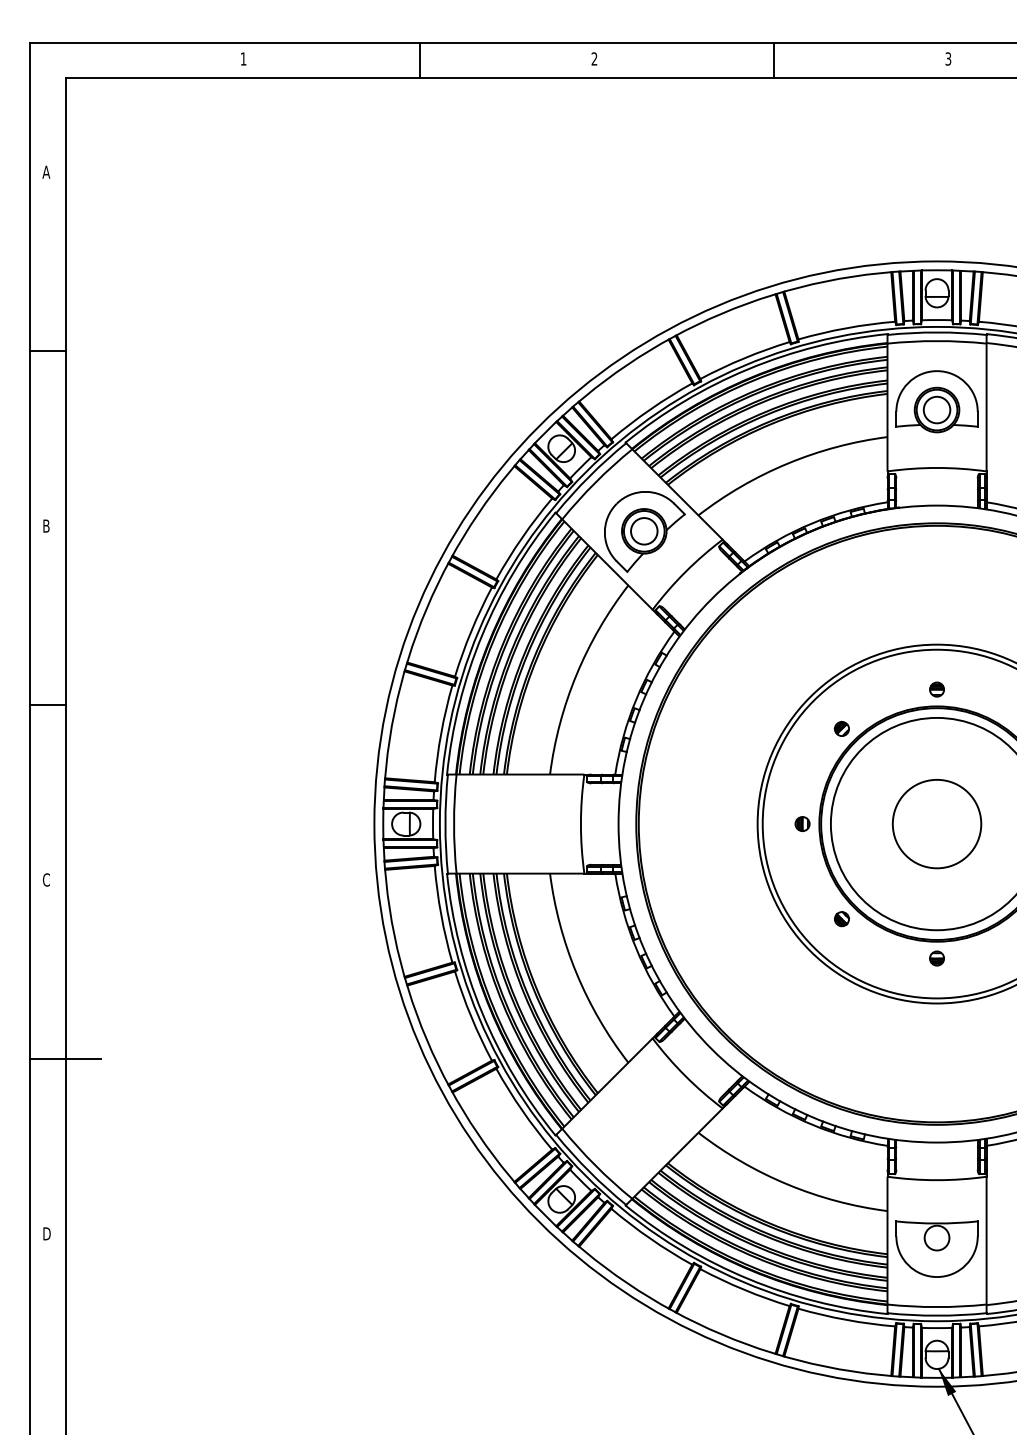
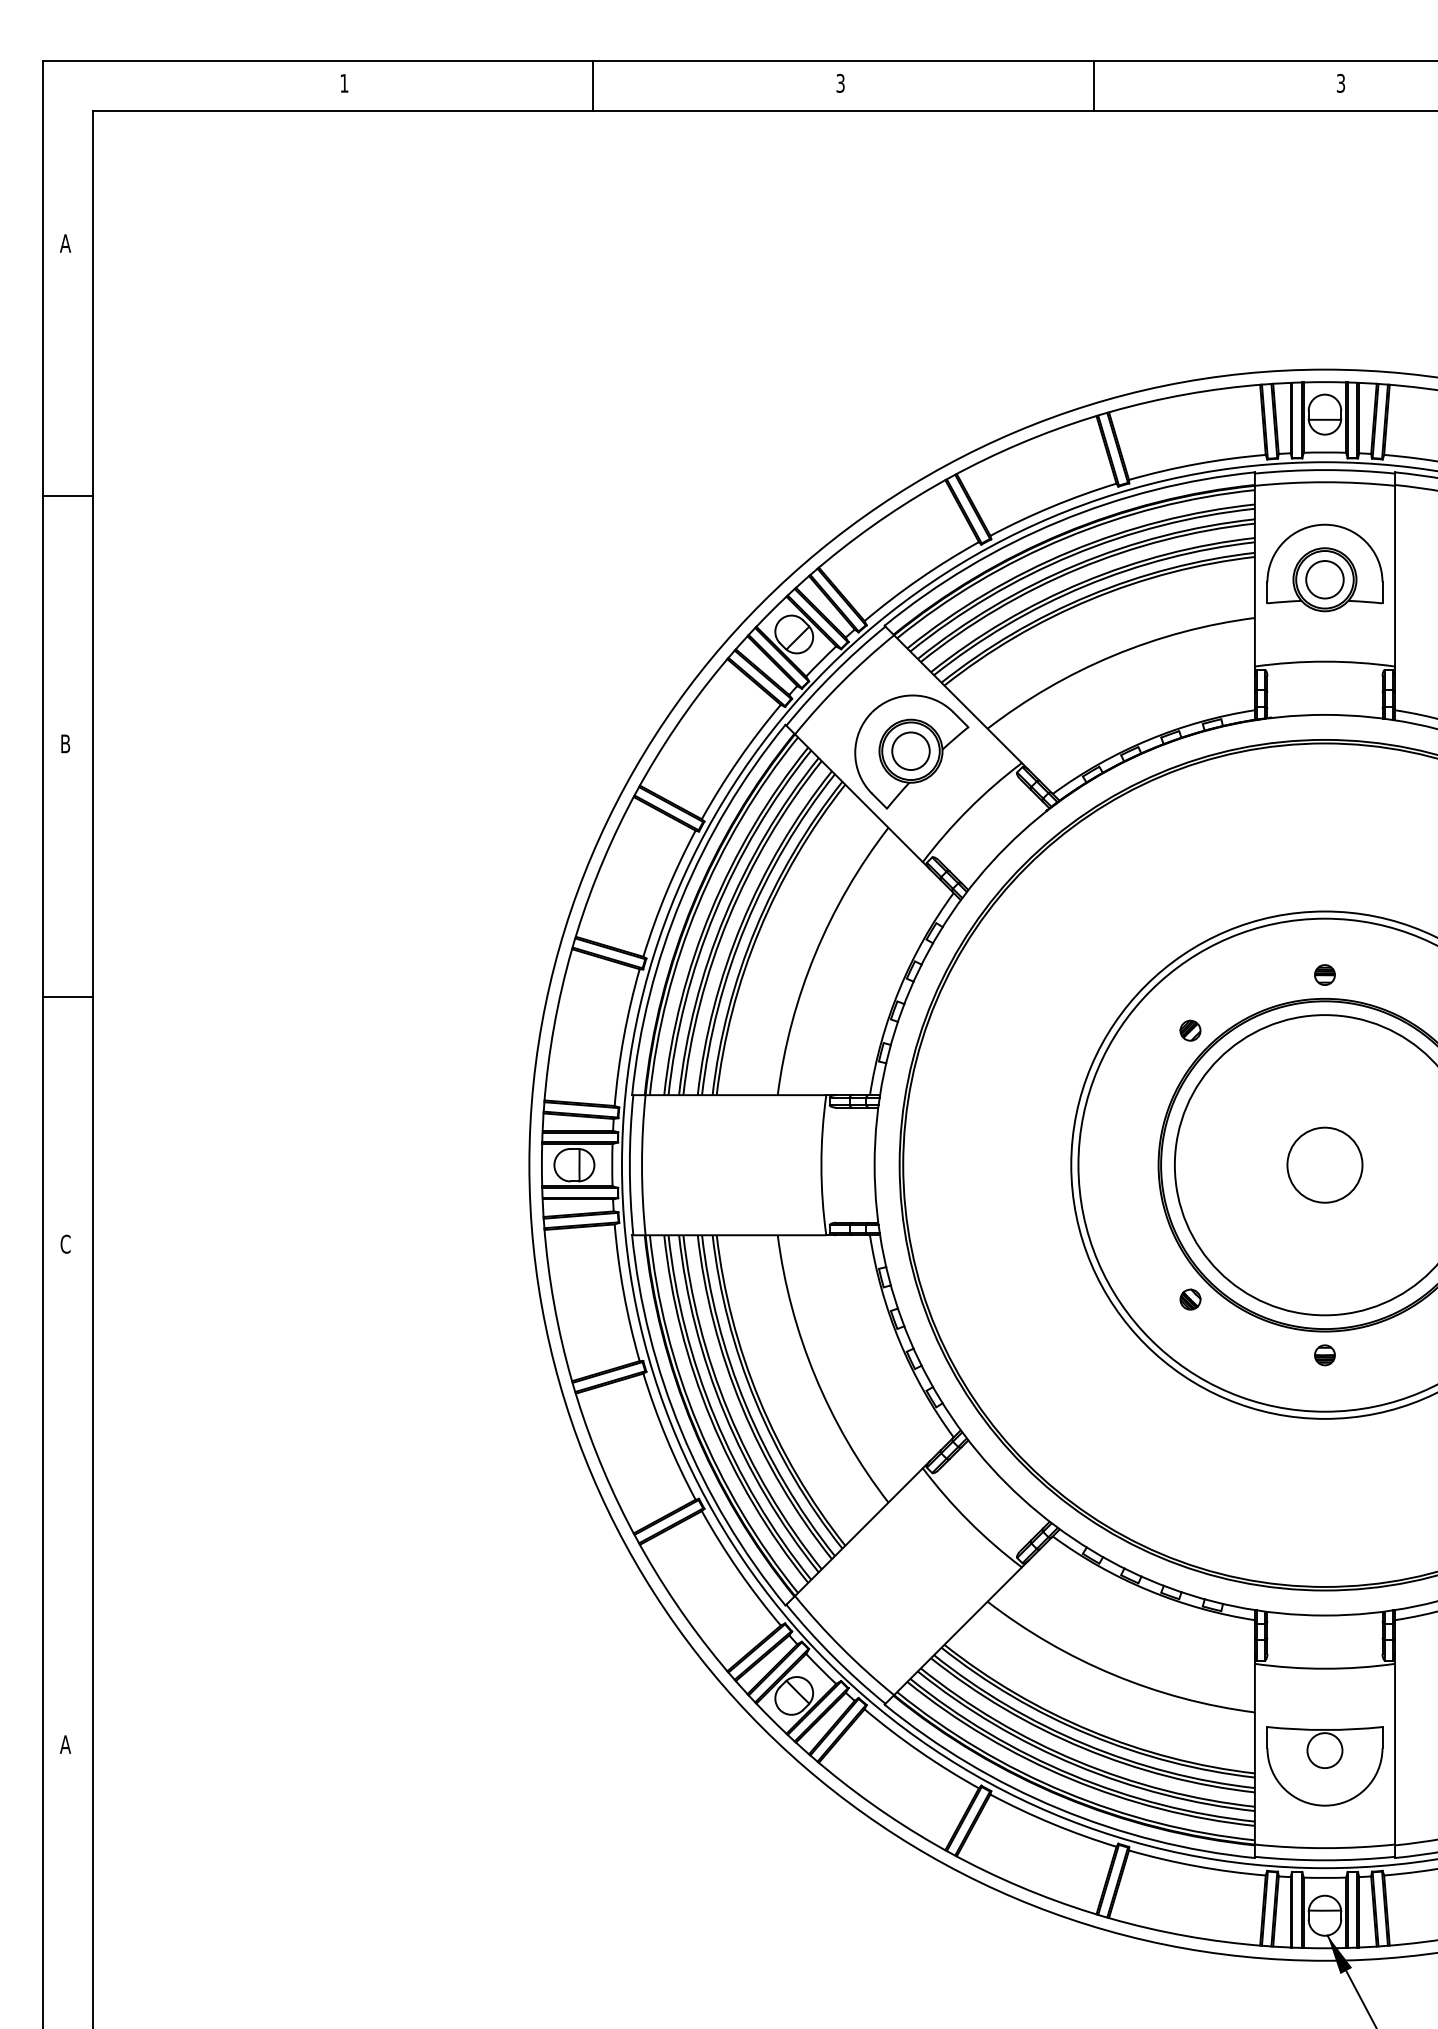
text: (594, 59) -> (840, 84), 2 -> 3
part: (802, 823) -> (1134, 1164), removed
circle: (936, 823) -> (1324, 1164), size x0.6
line: (65, 1058) -> (92, 1496), removed
text: (46, 1233) -> (65, 1744), D -> A

